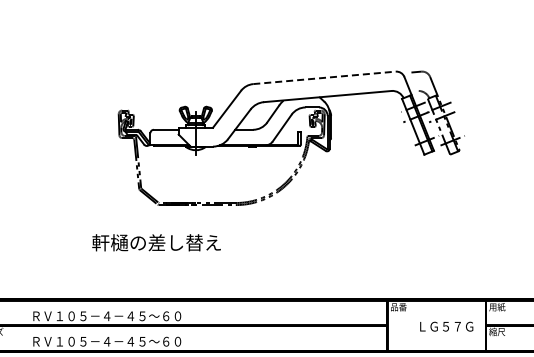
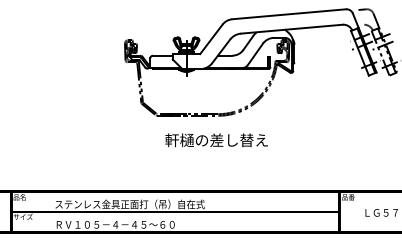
line: (324, 77) -> (289, 13), dashed -> solid
text: (156, 242) -> (216, 140), moved
text: (124, 316) -> (129, 204), ＲＶ１０５－４－４５～６０ -> ステンレス金具正面打（吊）自在式

